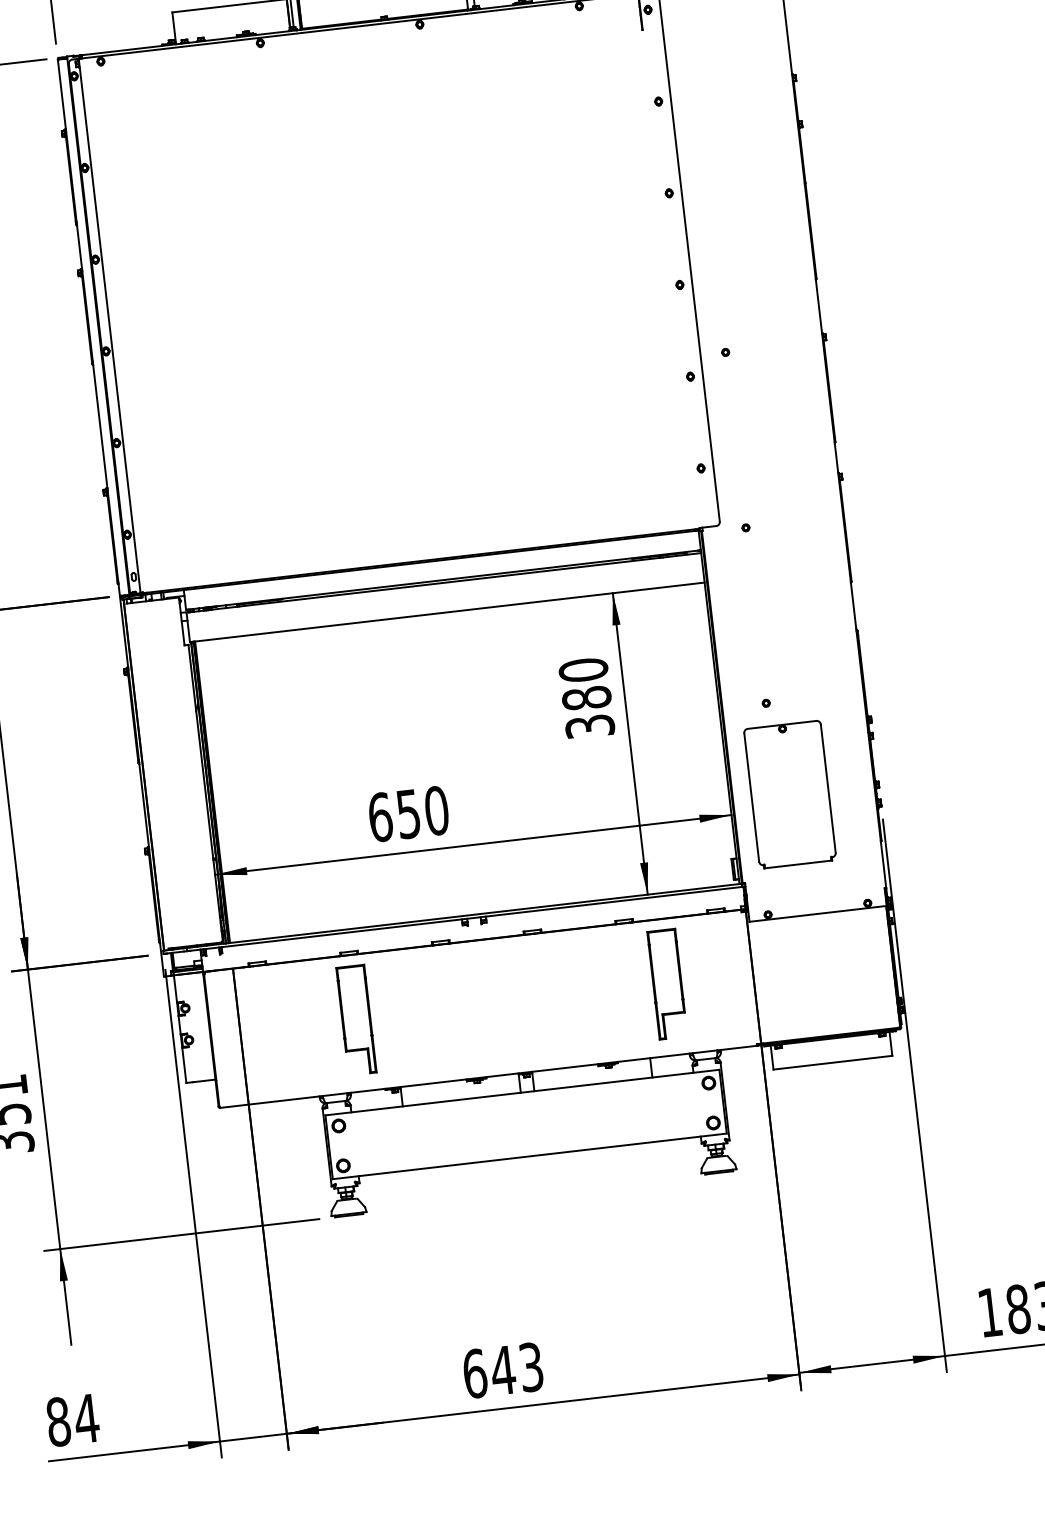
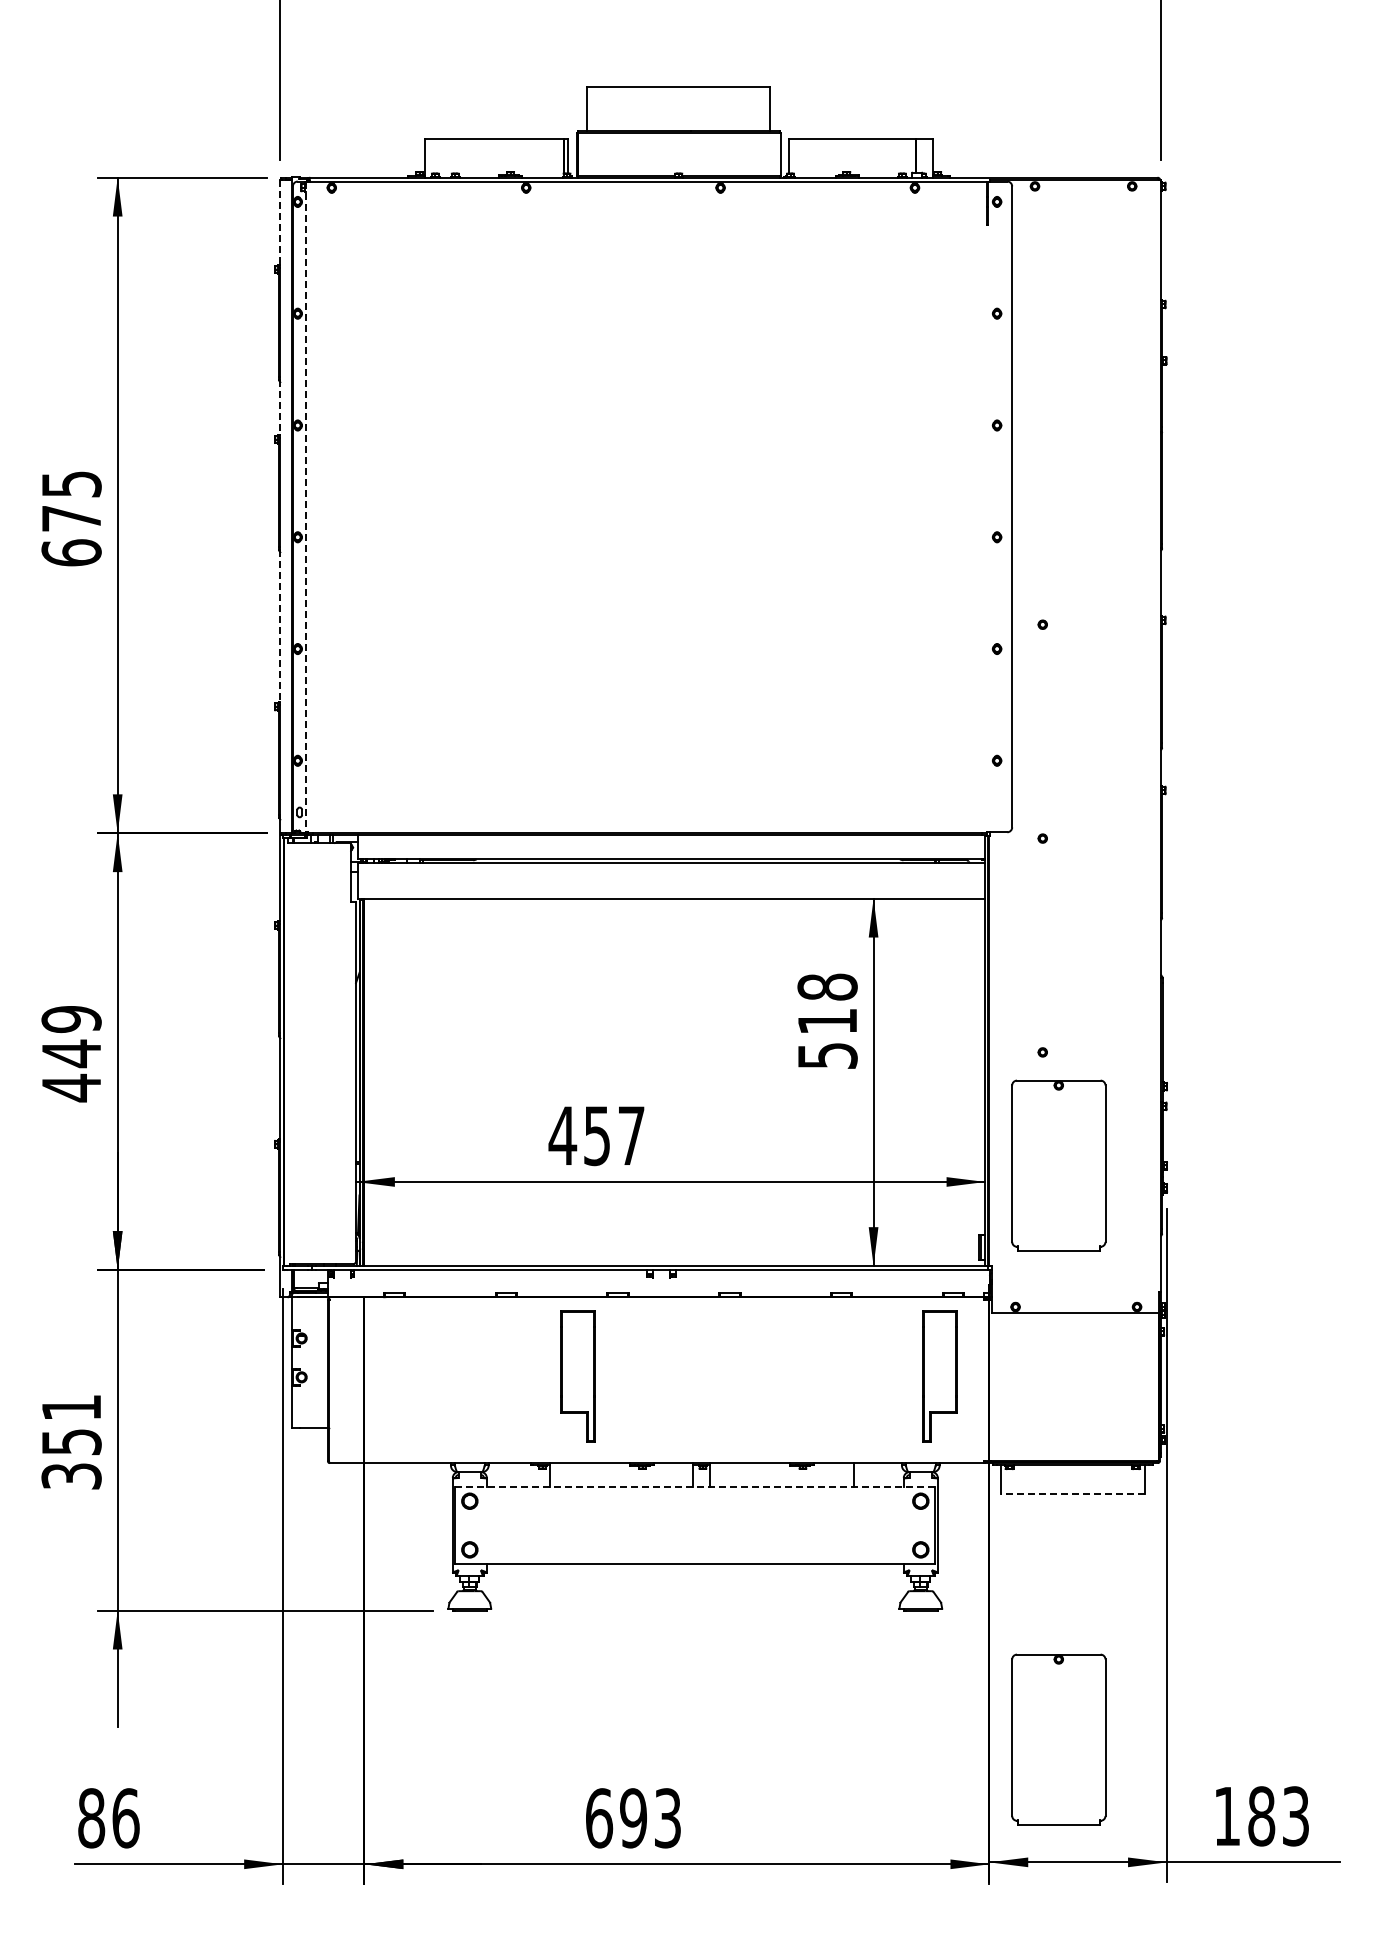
line: (62, 94) -> (280, 222), solid -> dashed
line: (79, 246) -> (280, 407), solid -> dashed
line: (109, 326) -> (305, 507), solid -> dashed
line: (100, 426) -> (280, 626), solid -> dashed
text: (586, 697) -> (827, 1020), 380 -> 518
text: (408, 813) -> (596, 1135), 650 -> 457
part: (667, 984) -> (939, 1376), moved
part: (356, 1020) -> (577, 1376), moved
line: (832, 1062) -> (1072, 1493), solid -> dashed
line: (521, 1092) -> (694, 1486), solid -> dashed
part: (844, 1265) -> (1058, 1739), added
text: (503, 1370) -> (633, 1818), 643 -> 693
text: (86, 1418) -> (125, 1818), 84 -> 86

